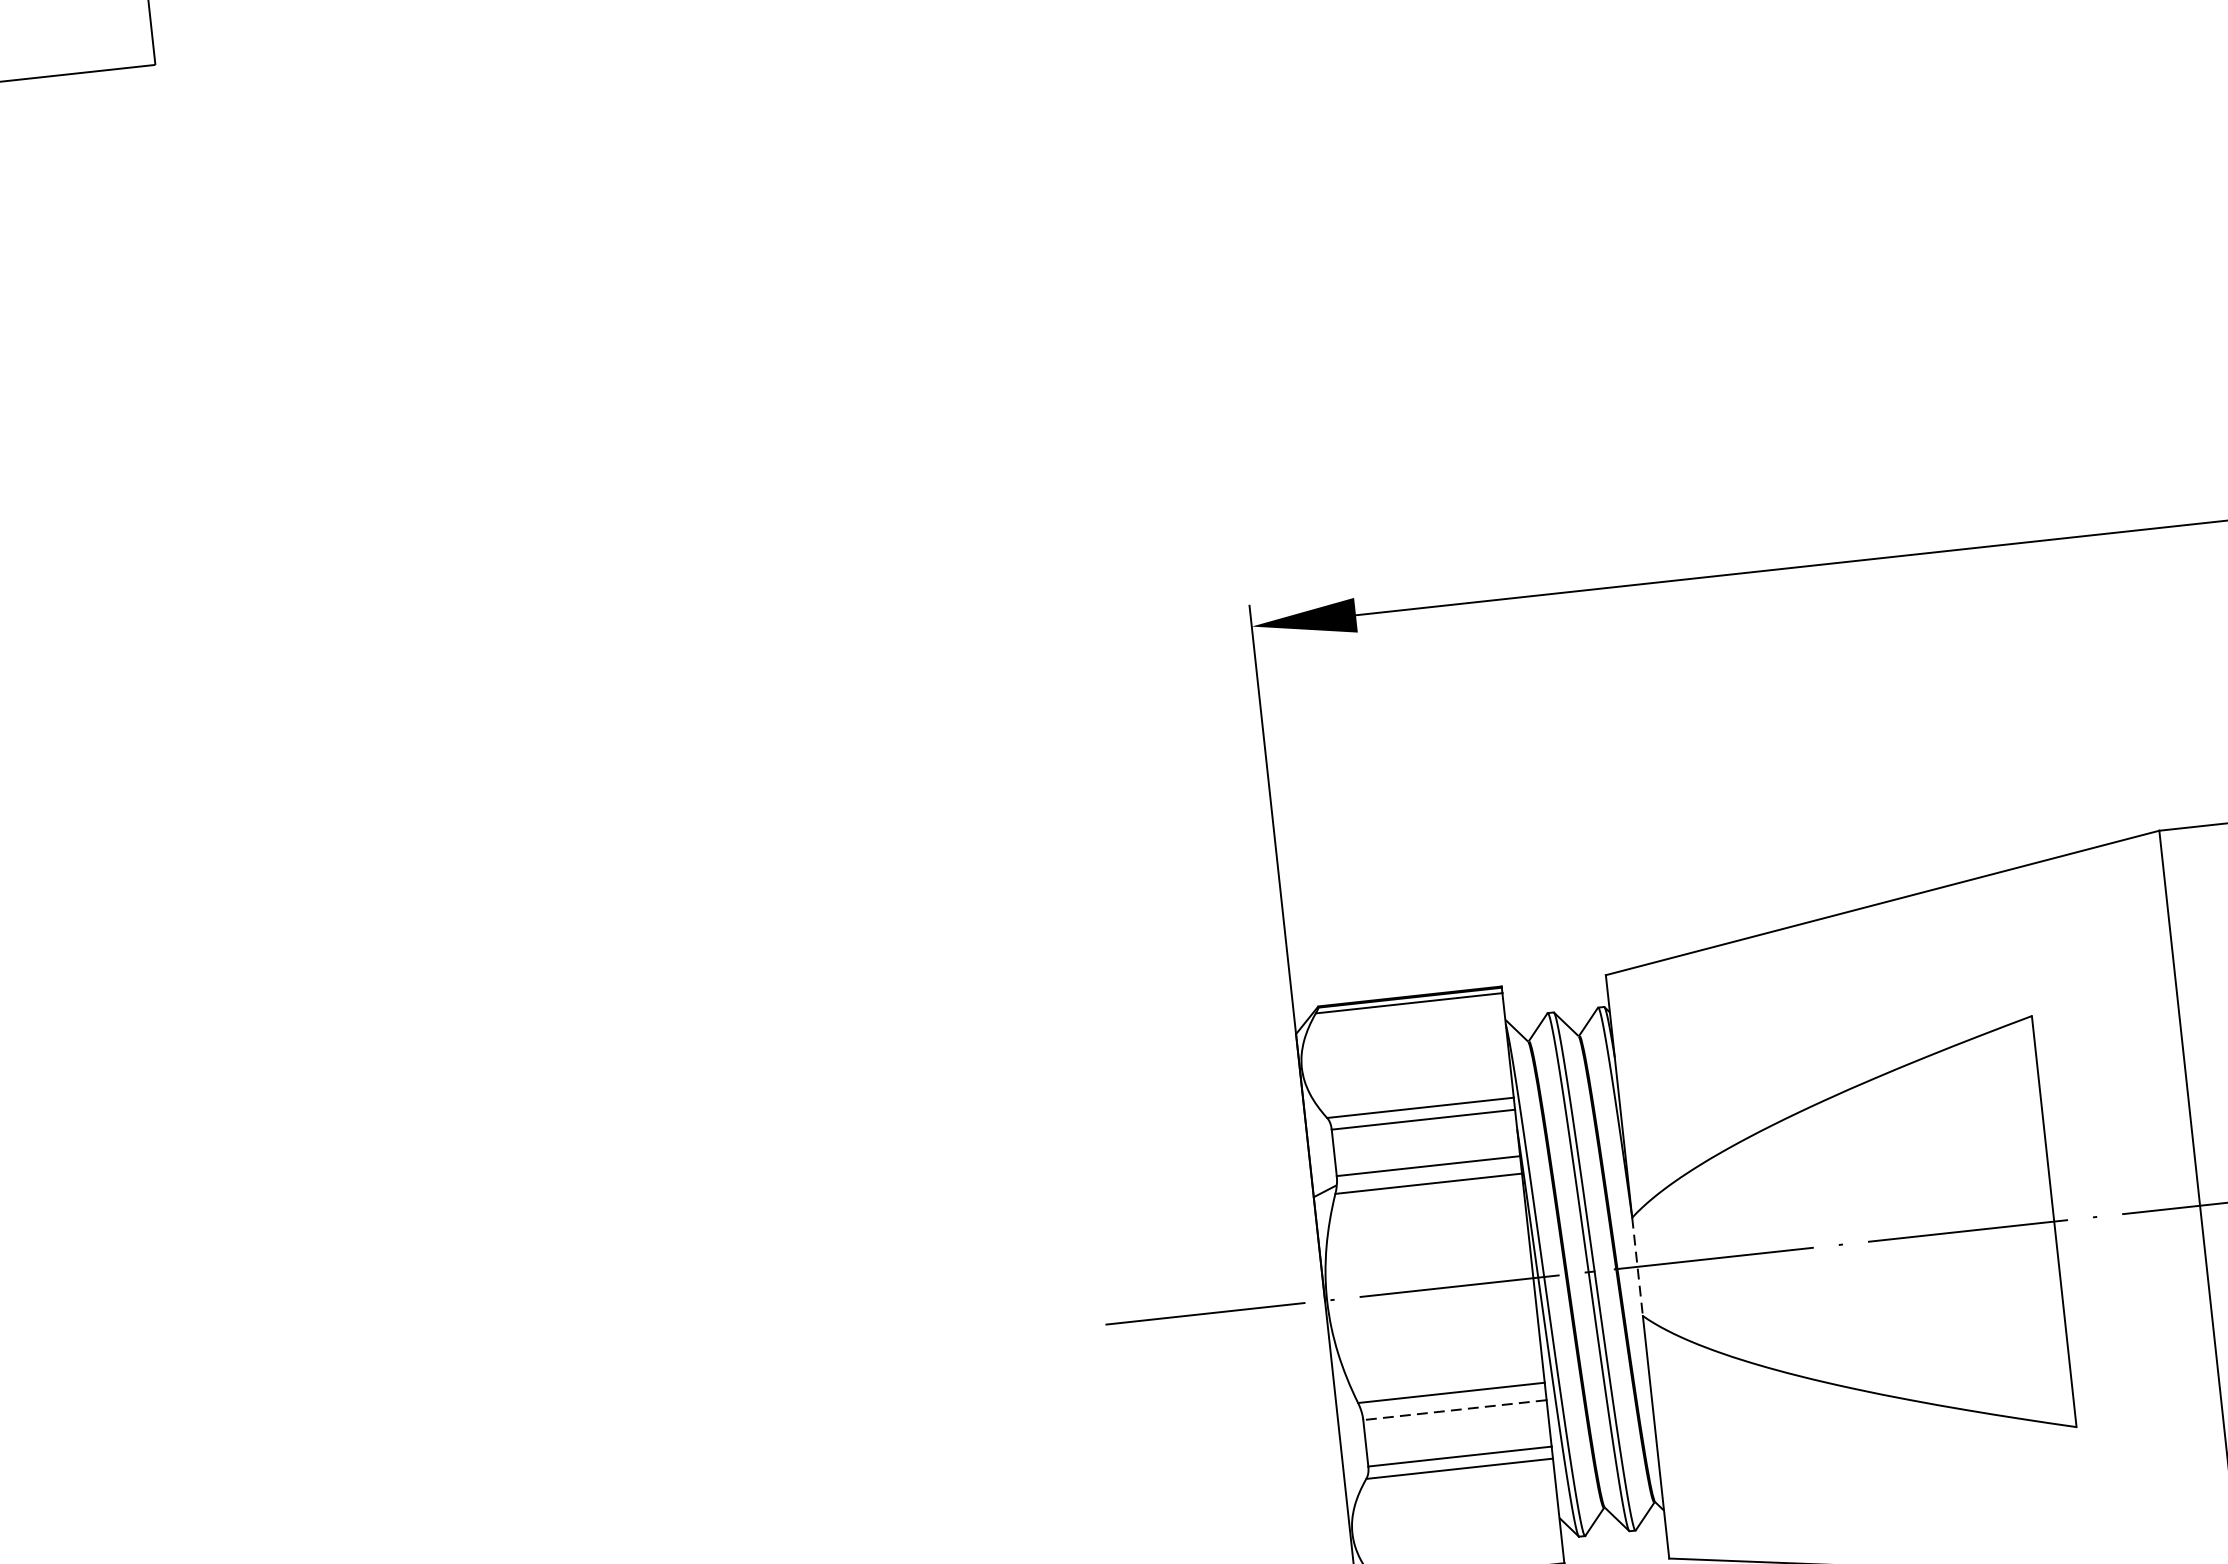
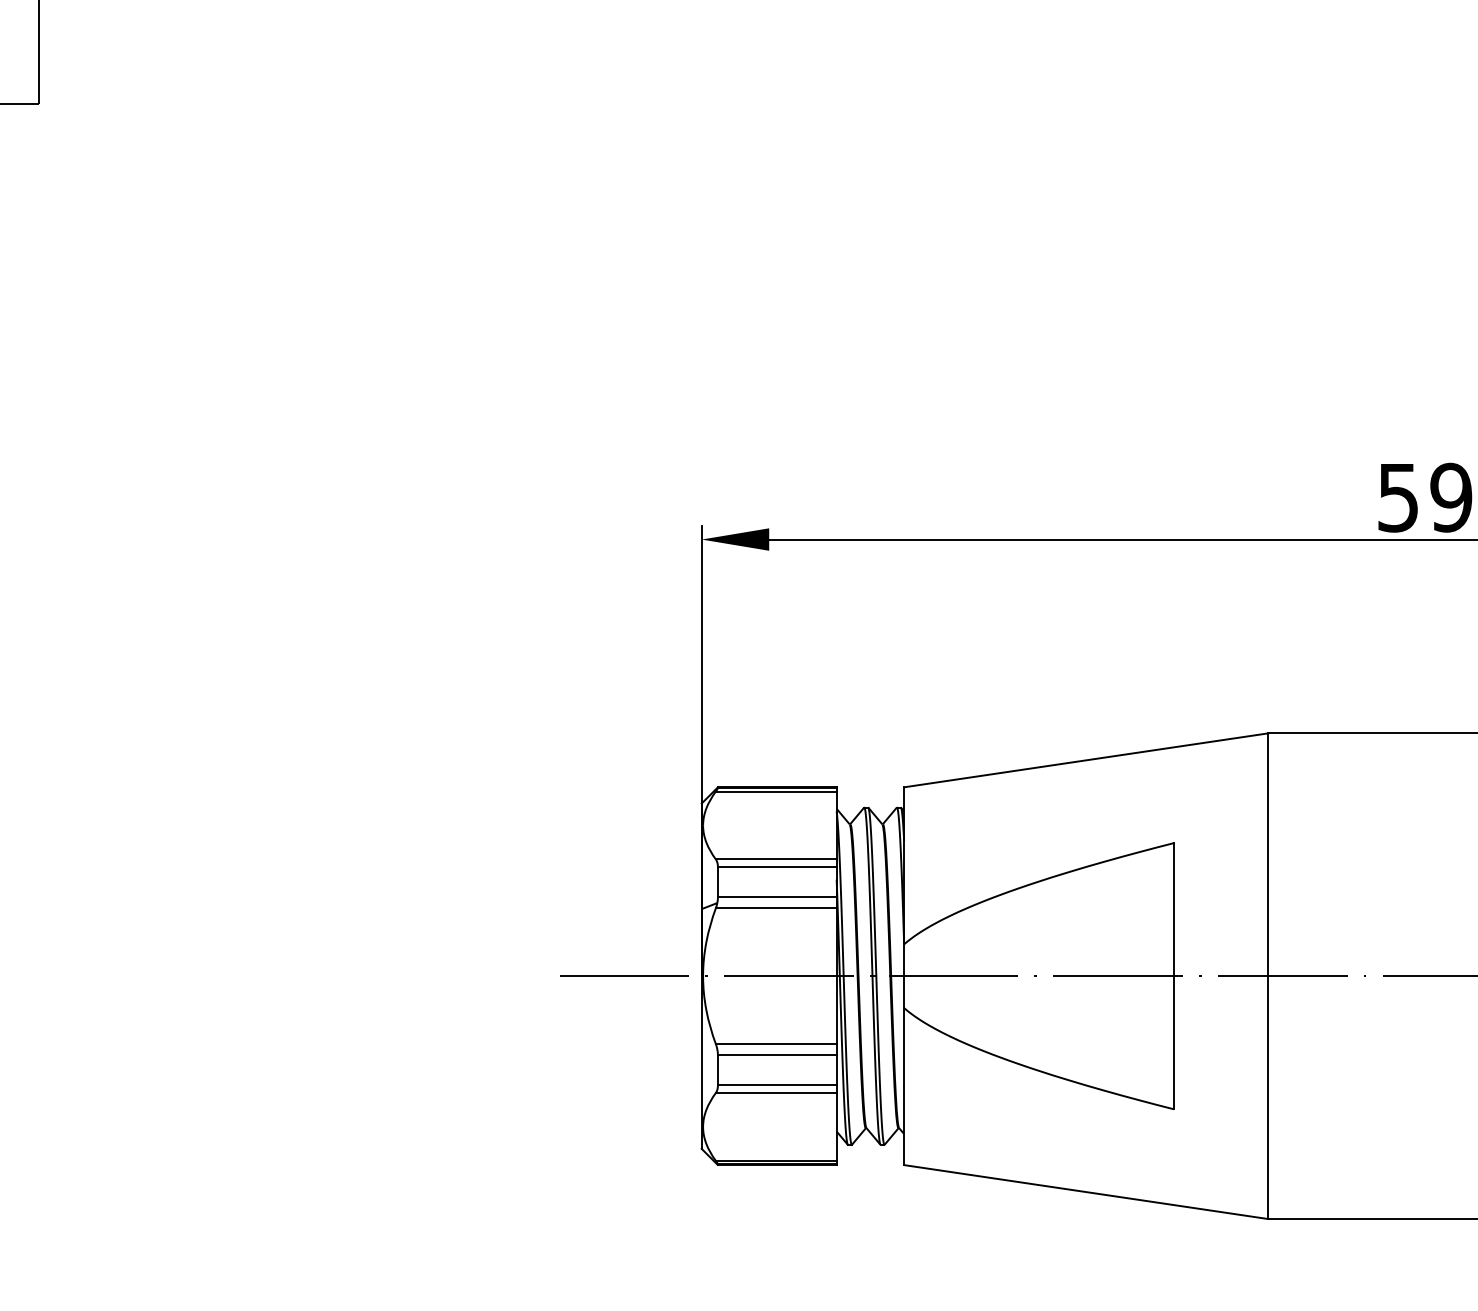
line: (1638, 1267) -> (904, 976), dashed -> solid
line: (1453, 1410) -> (776, 1055), dashed -> solid

